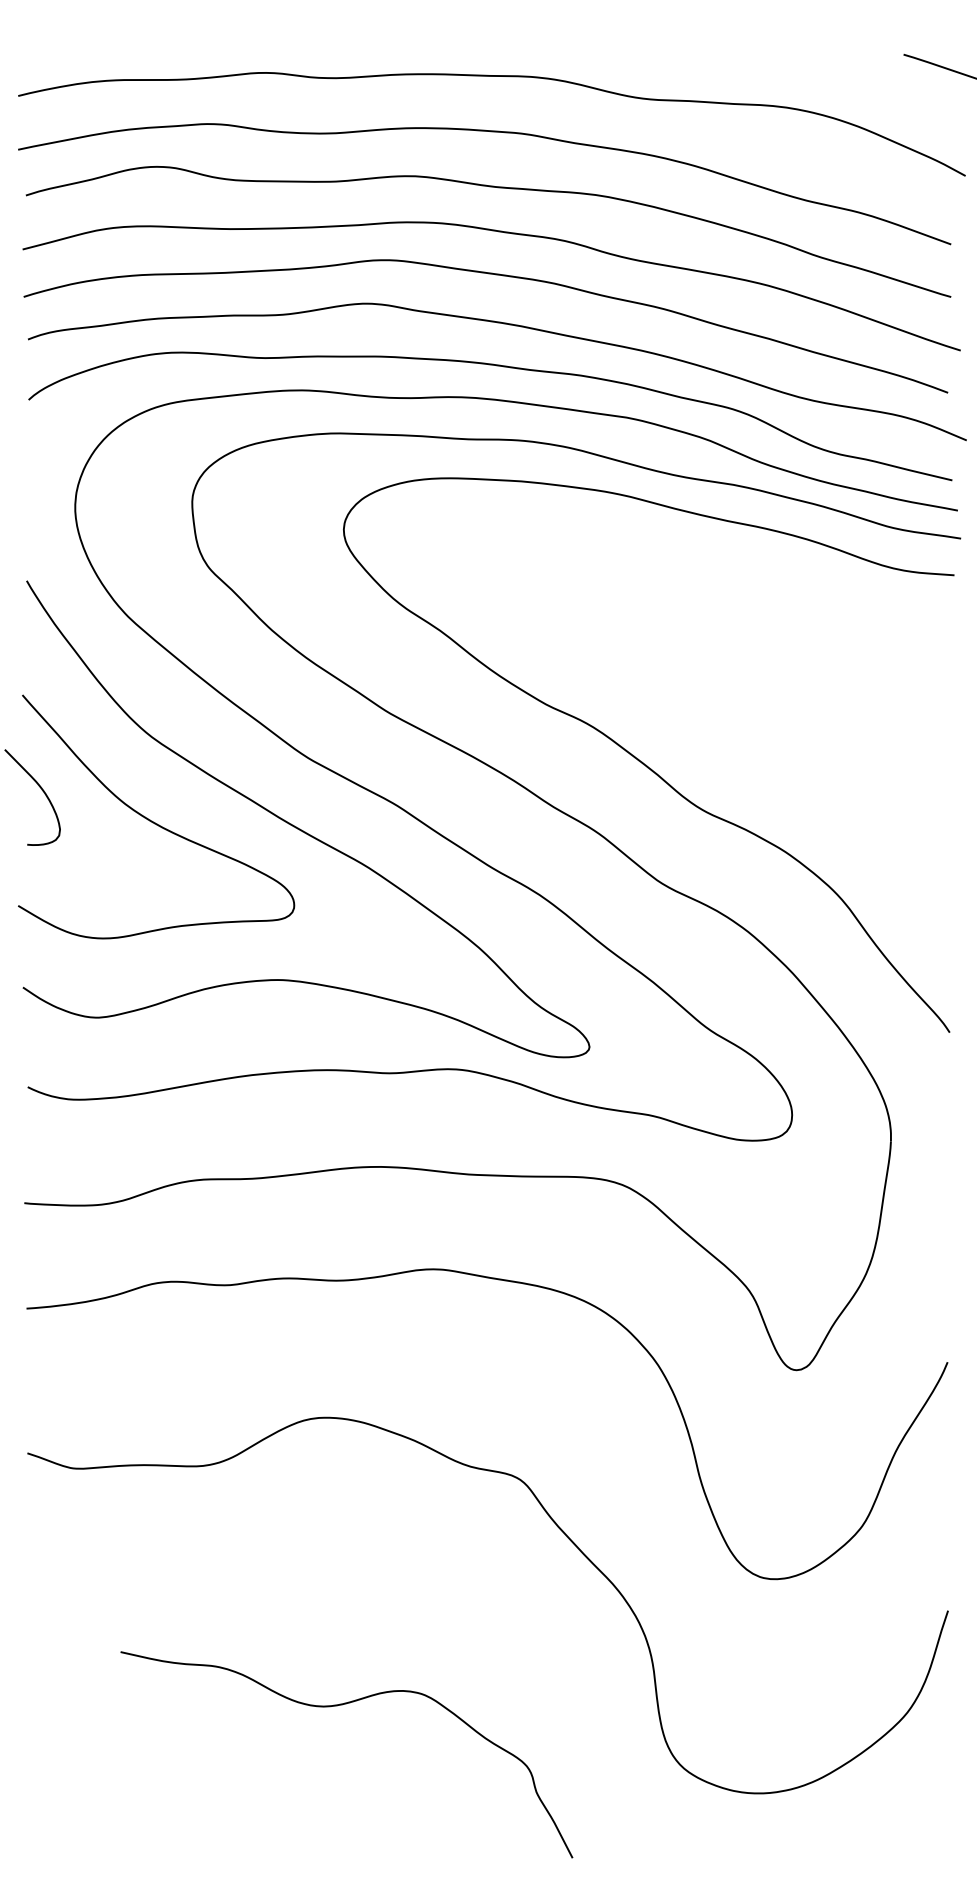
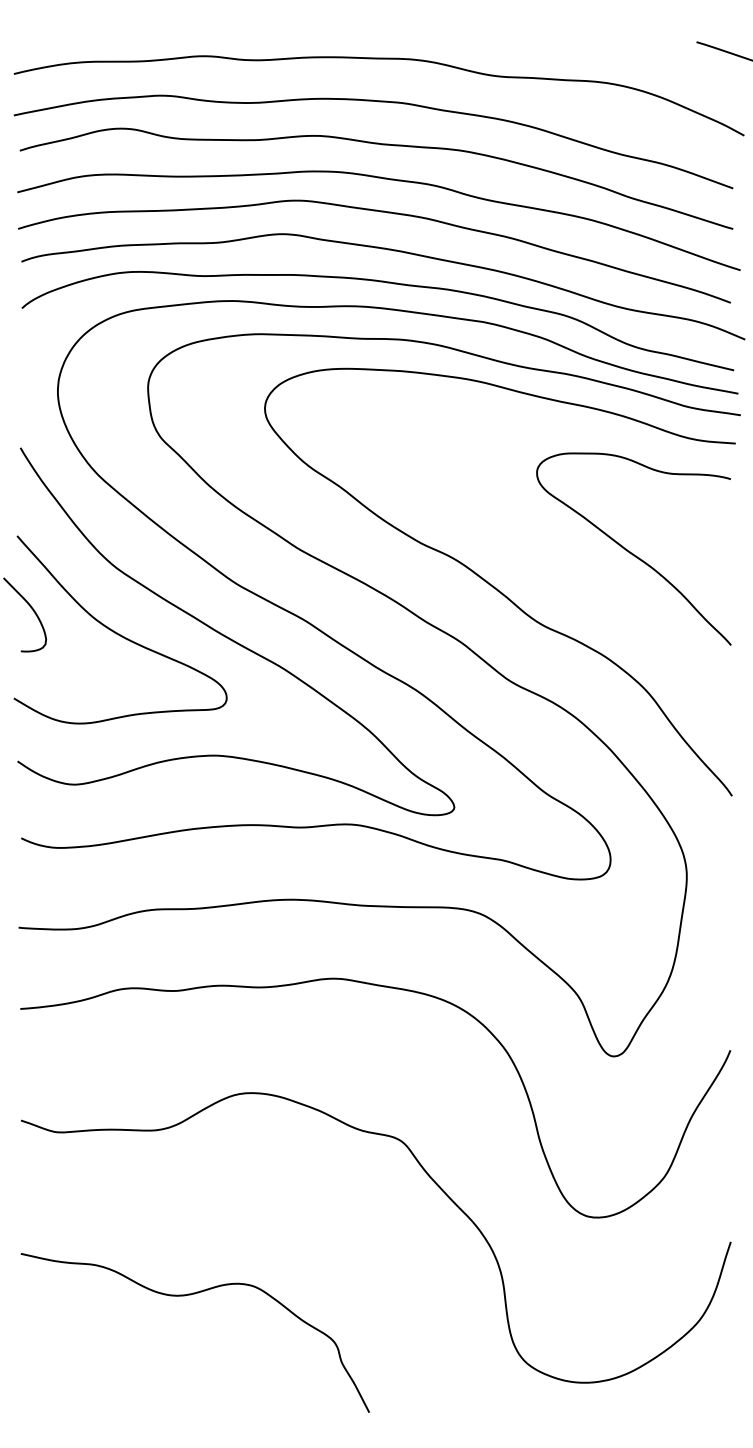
curve: (817, 715) -> (630, 551), added
curve: (334, 1707) -> (185, 1296), moved

